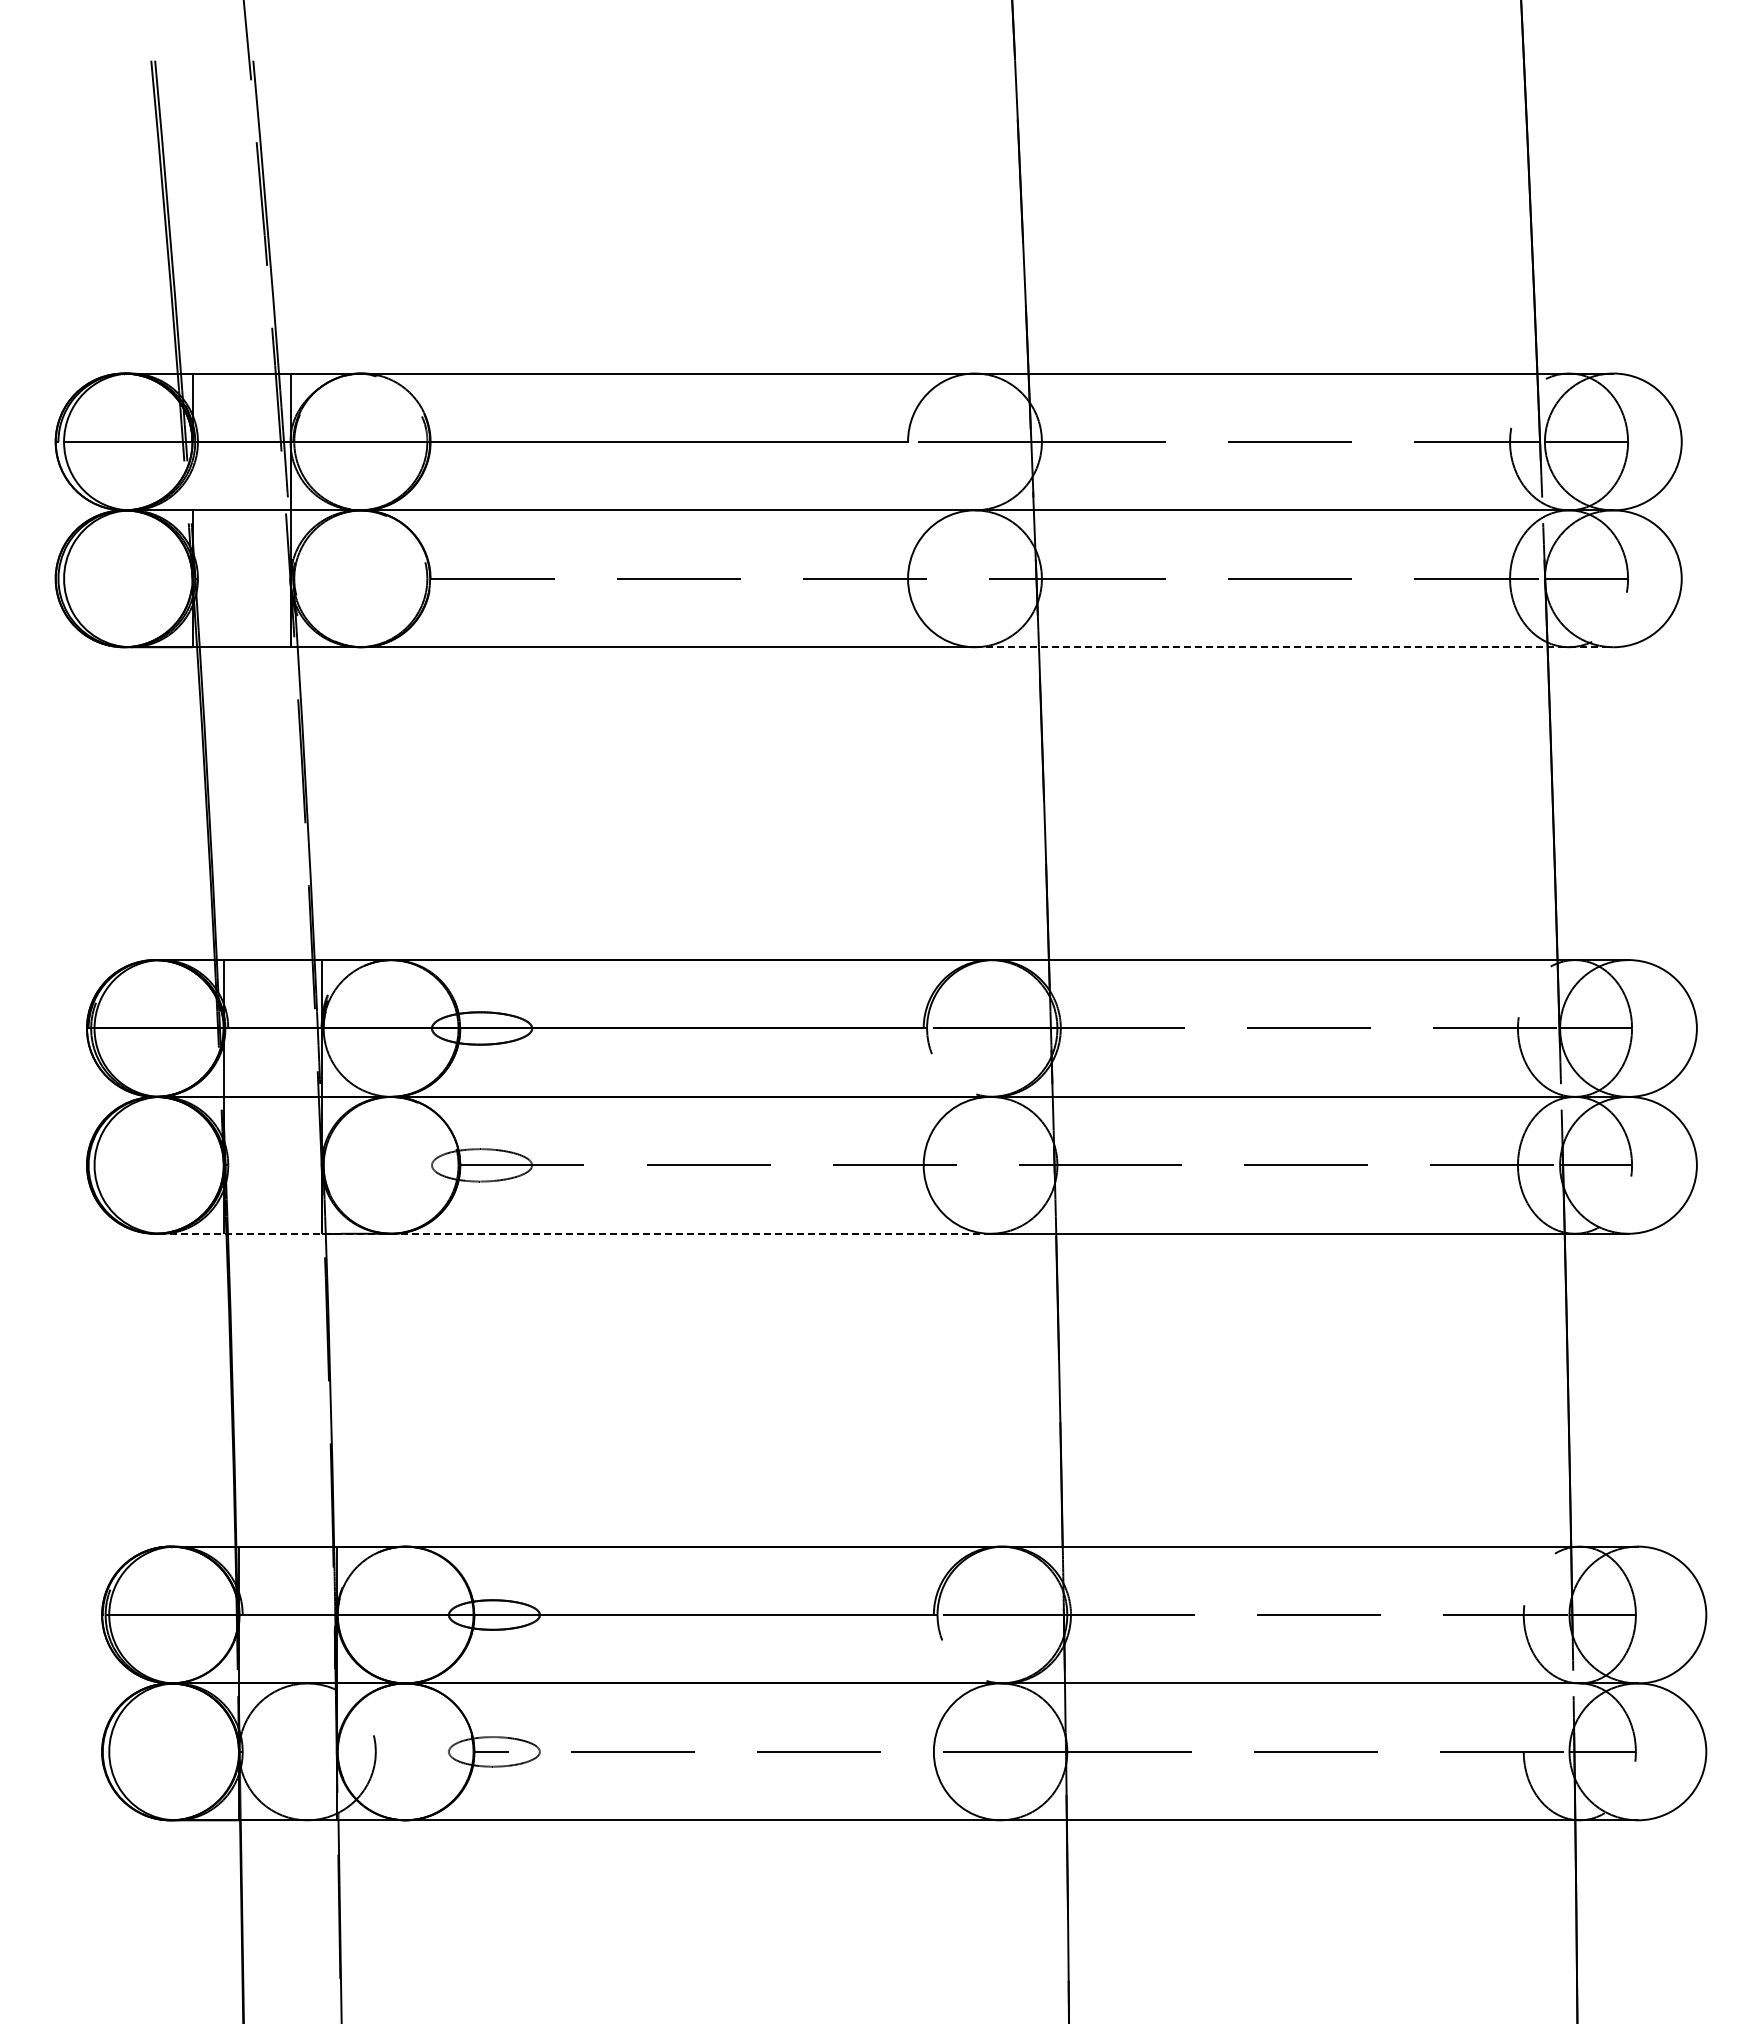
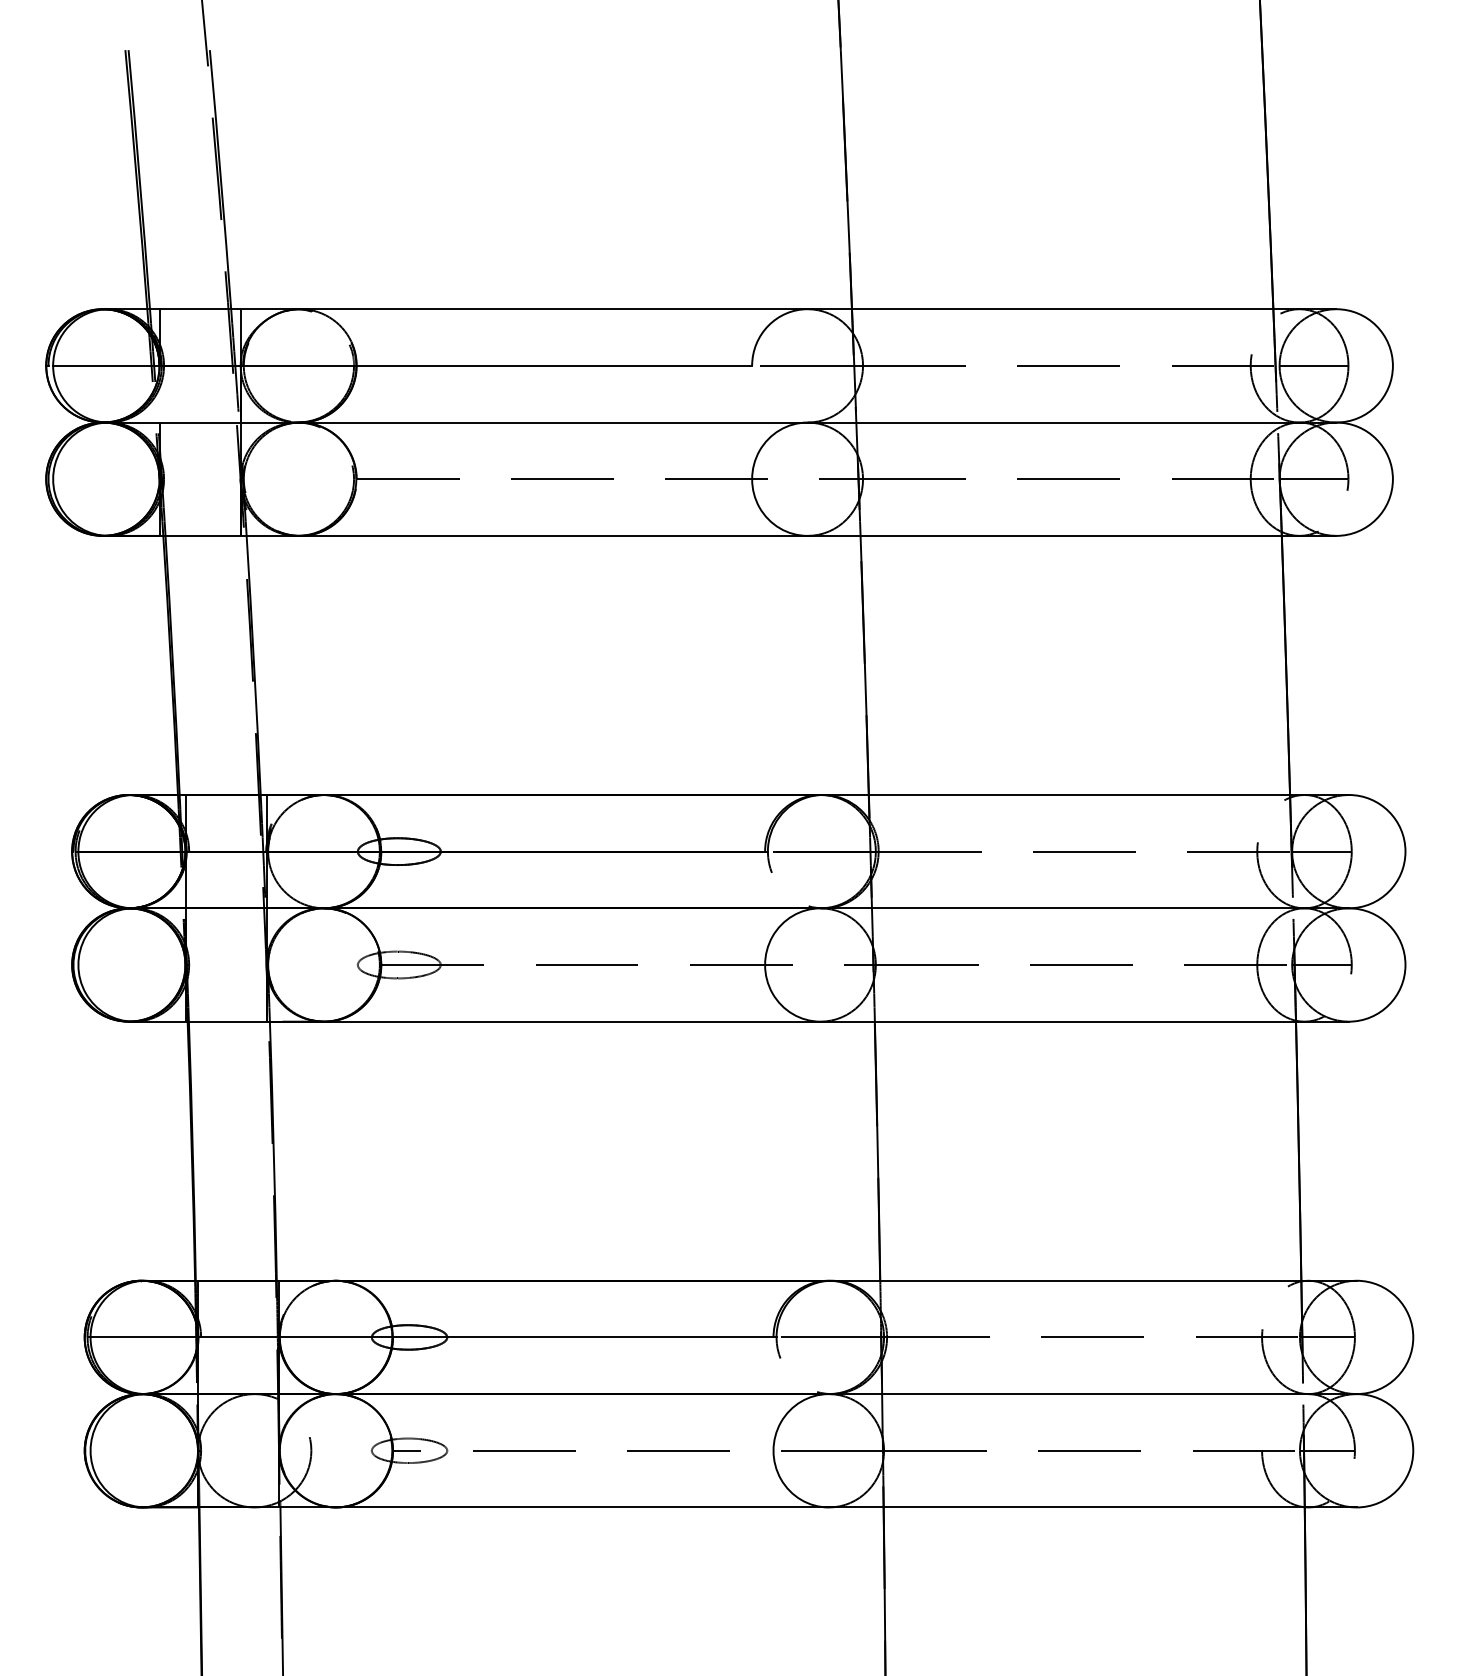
line: (1294, 647) -> (1072, 536), dashed -> solid
line: (576, 1233) -> (477, 1021), dashed -> solid

